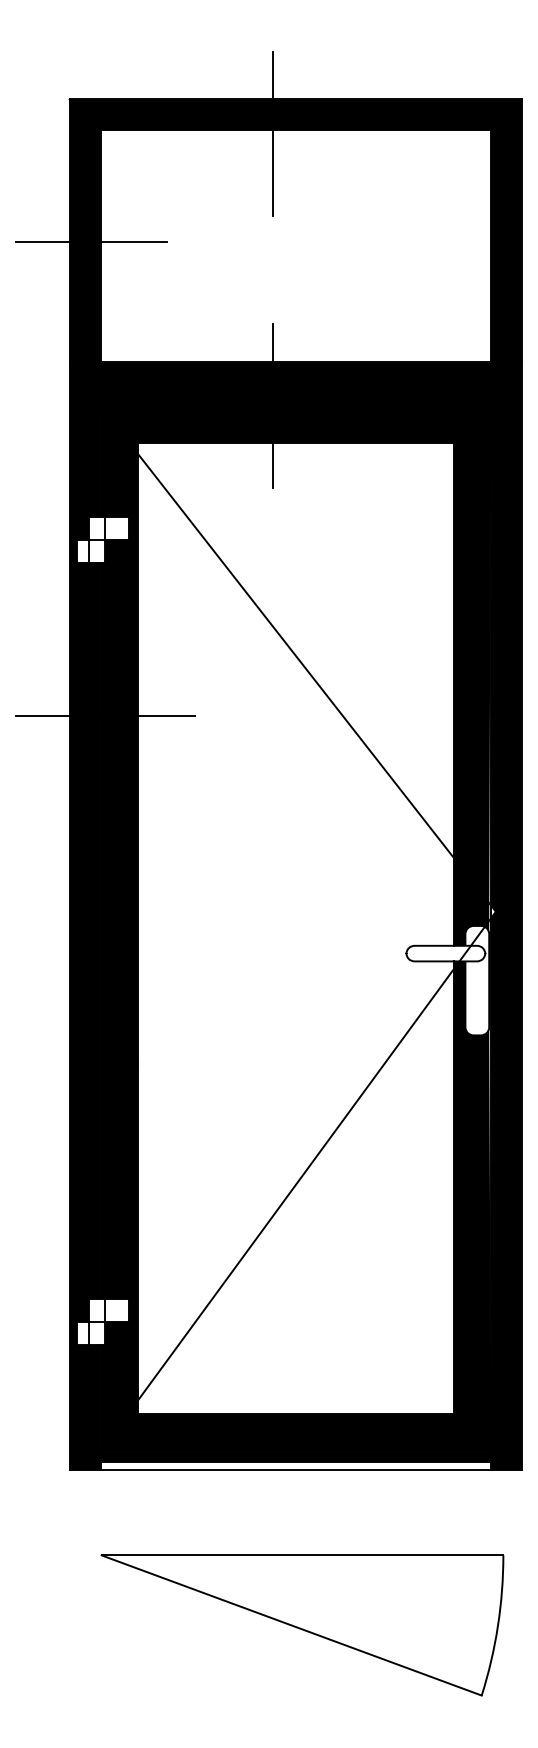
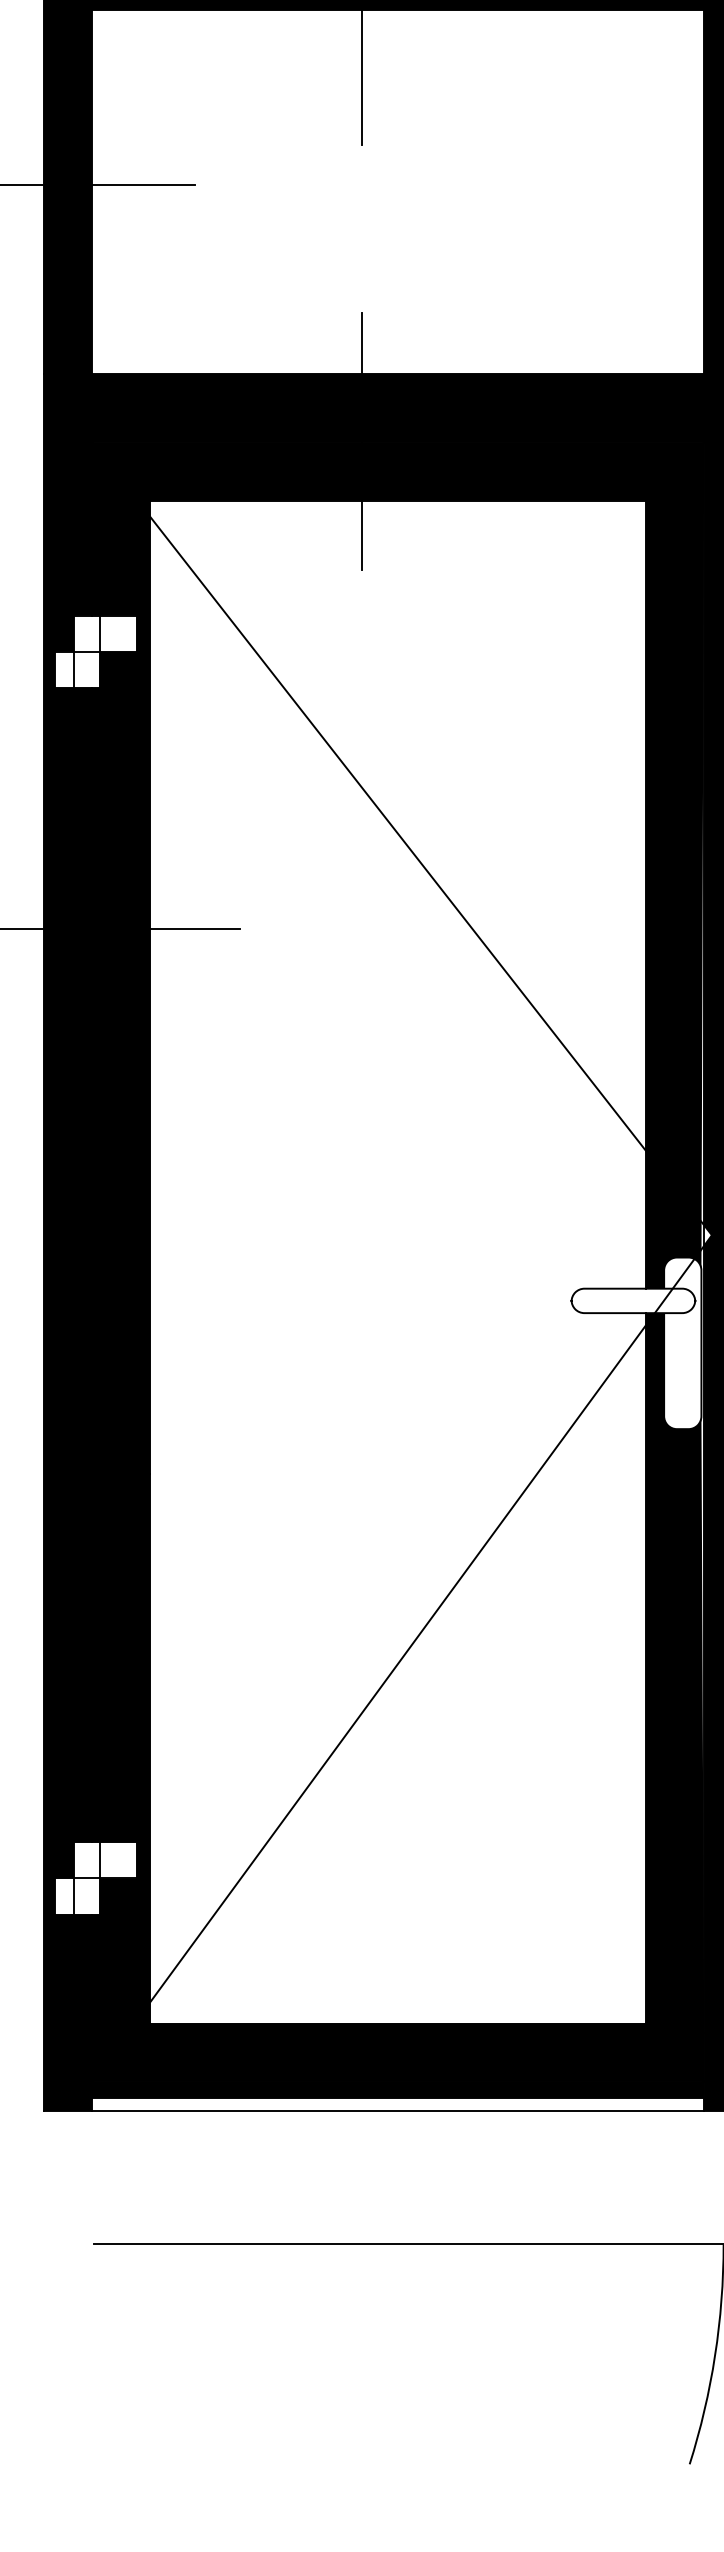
line: (291, 1625) -> (391, 2354), removed

